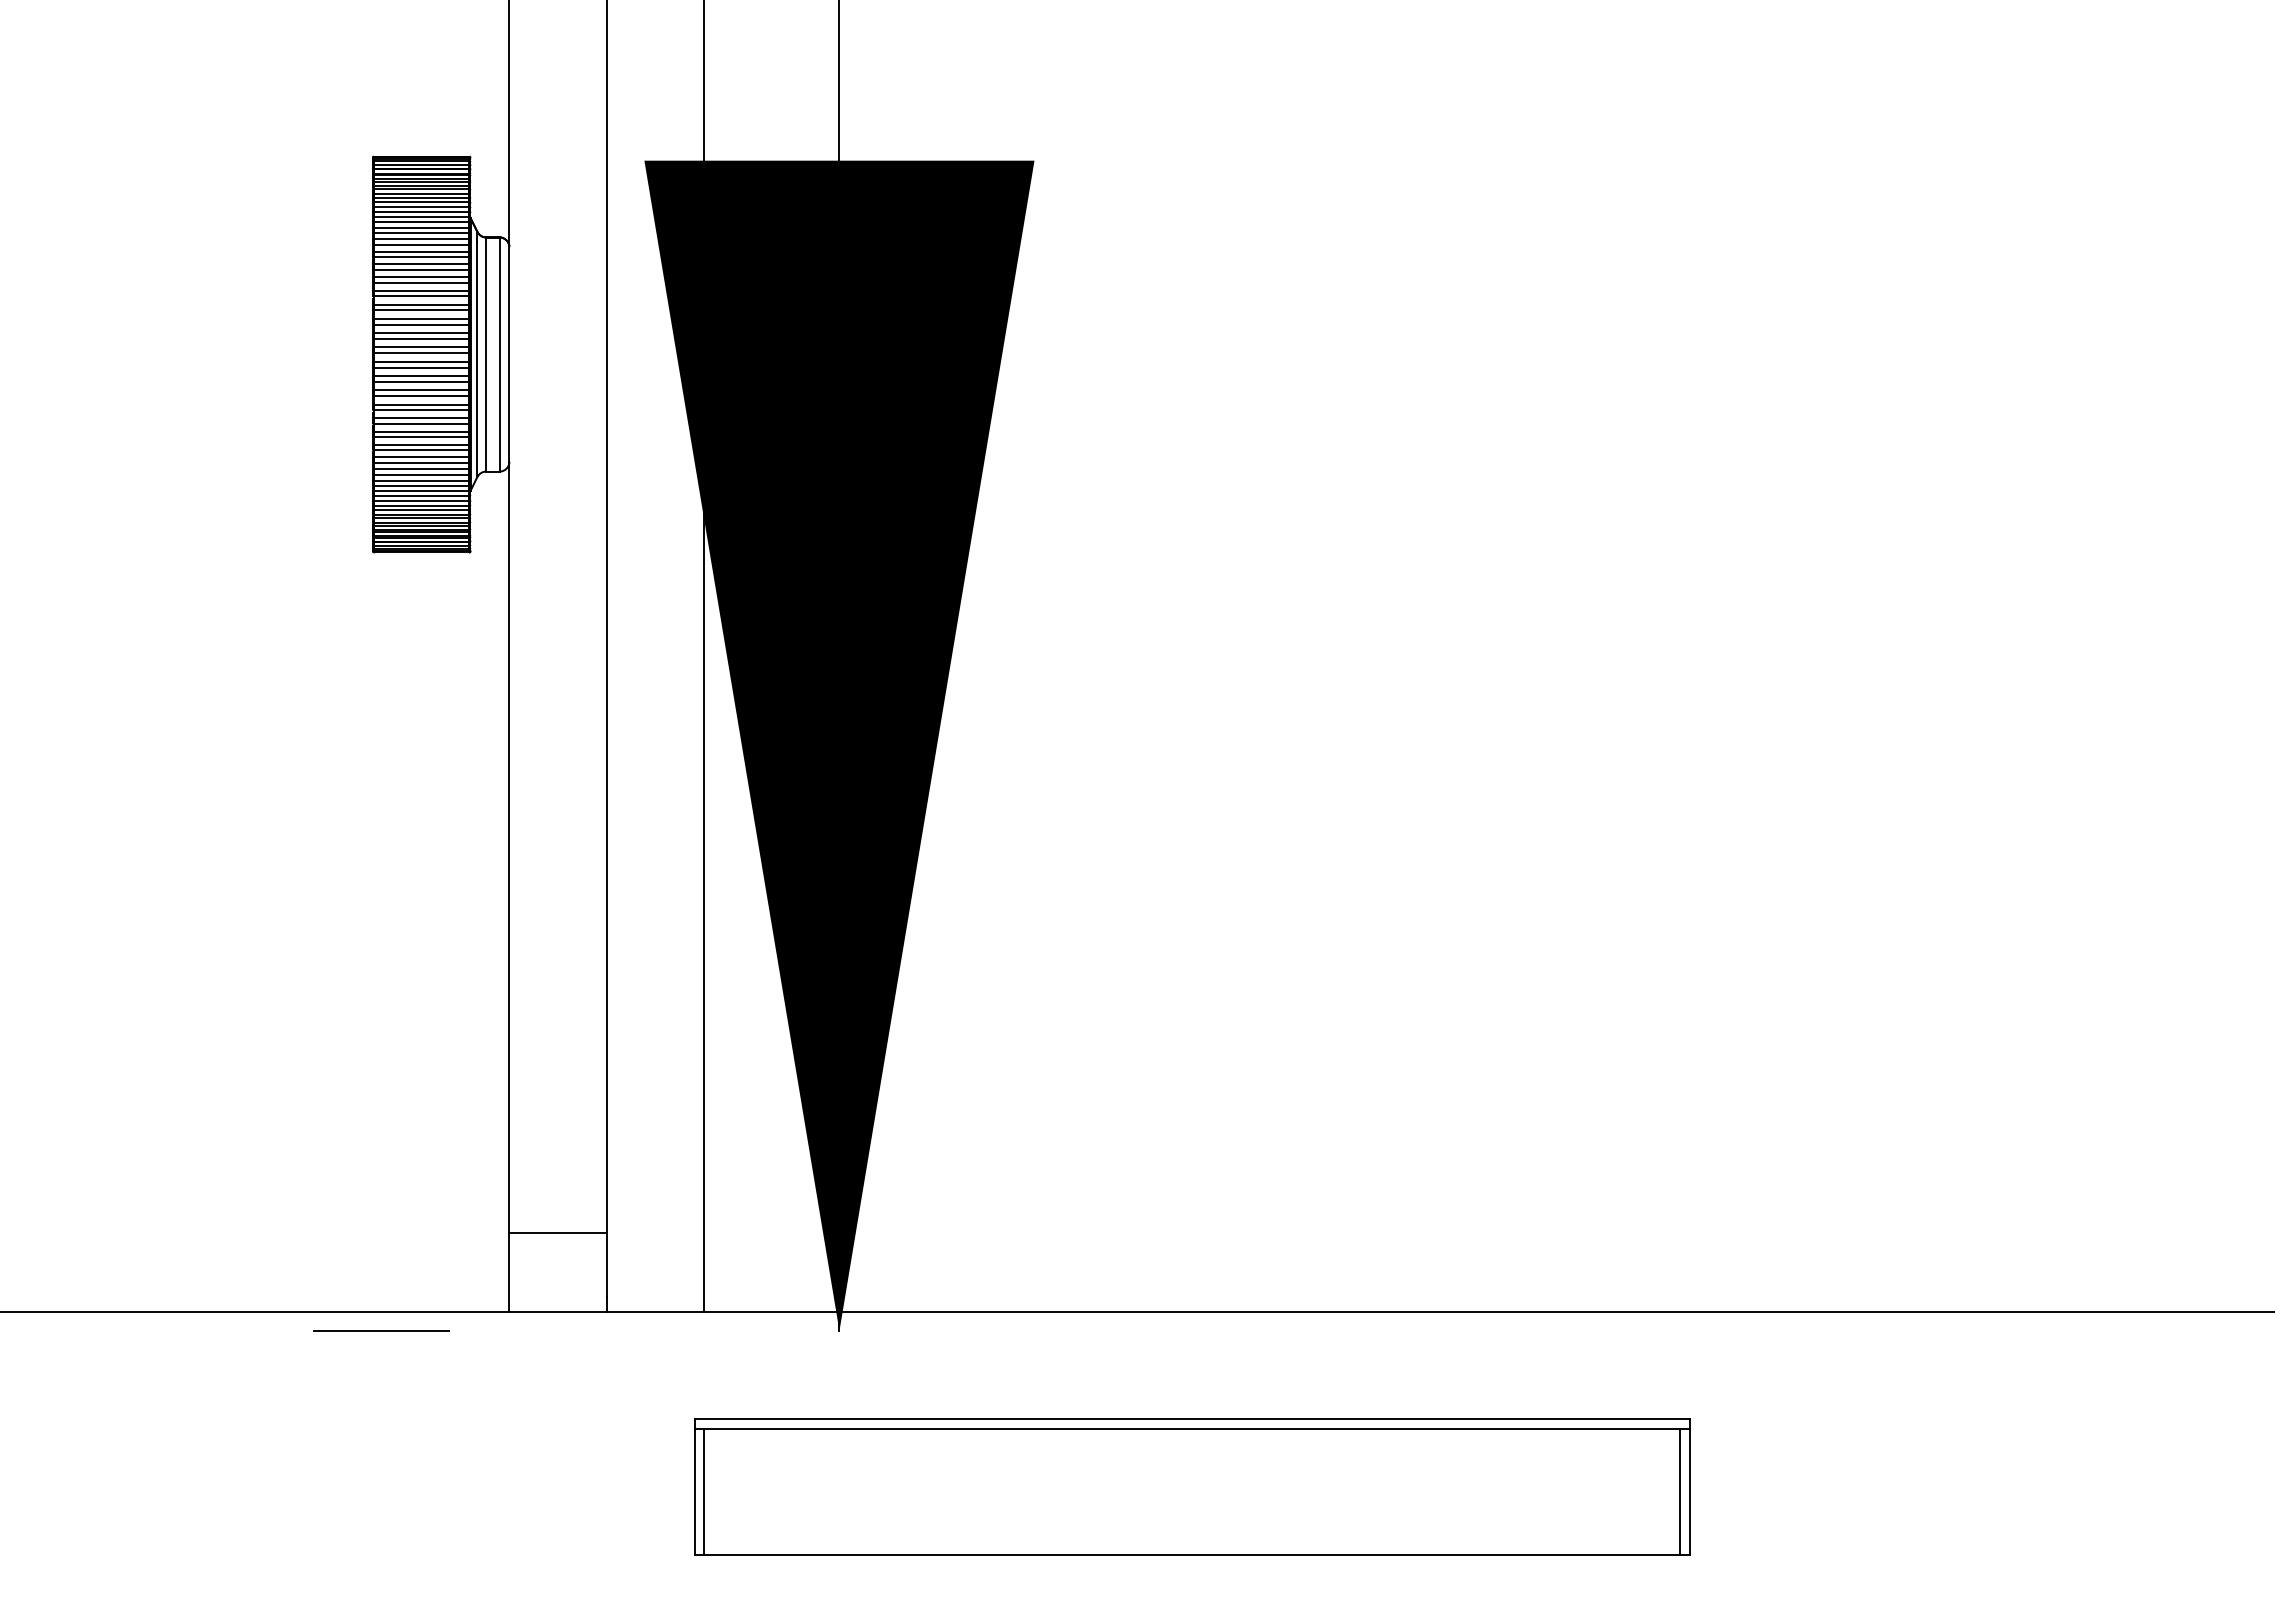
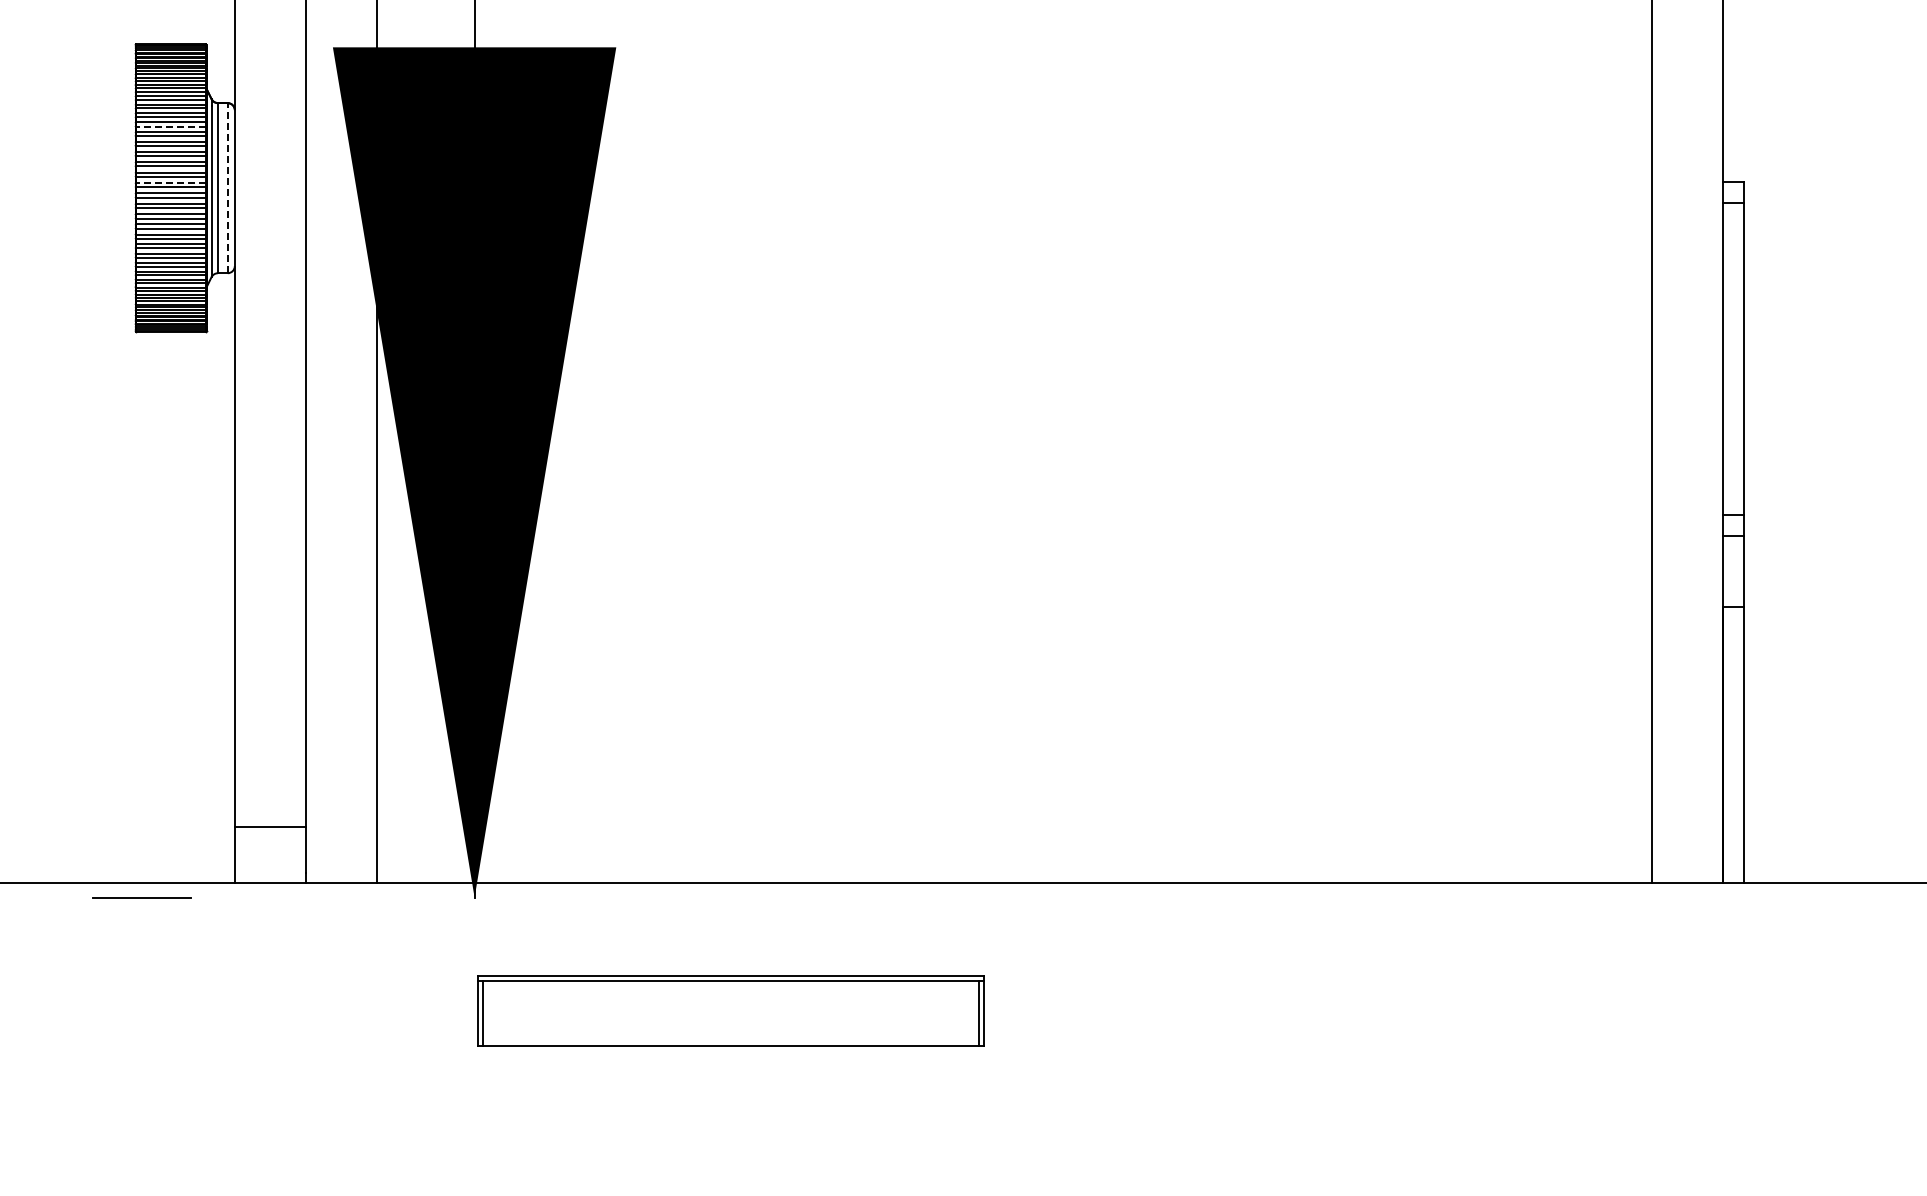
line: (422, 269) -> (171, 126), solid -> dashed
line: (422, 346) -> (171, 182), solid -> dashed
line: (499, 353) -> (227, 187), solid -> dashed
part: (1191, 1486) -> (730, 1010), size x0.7

